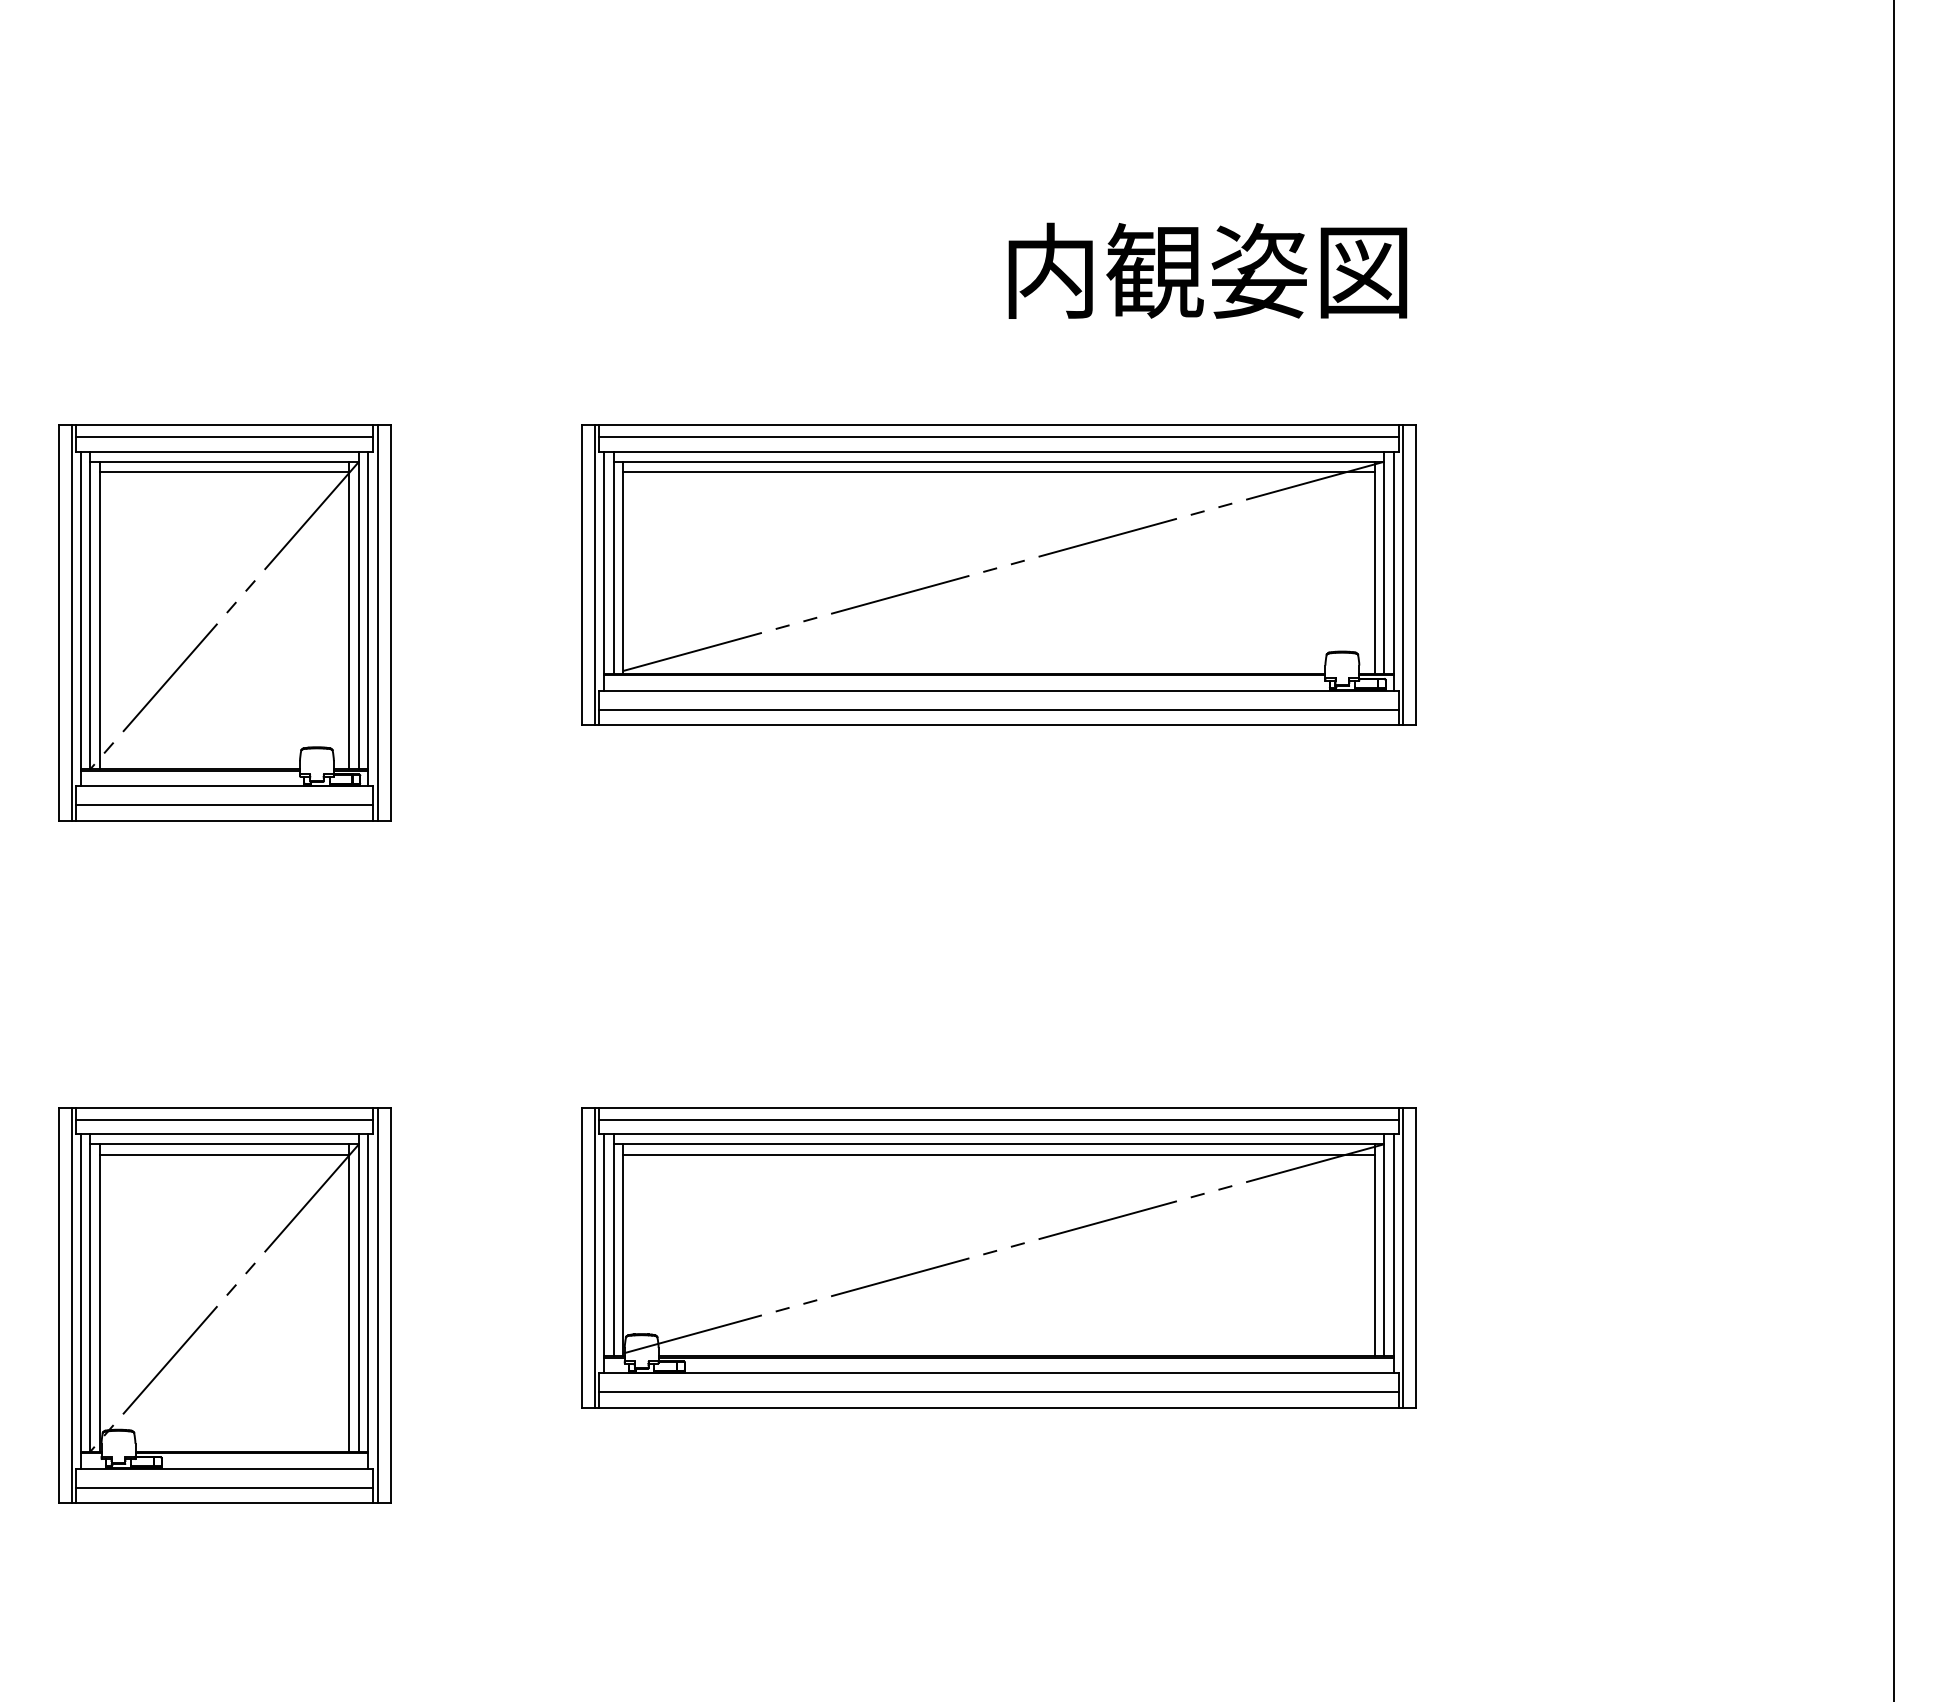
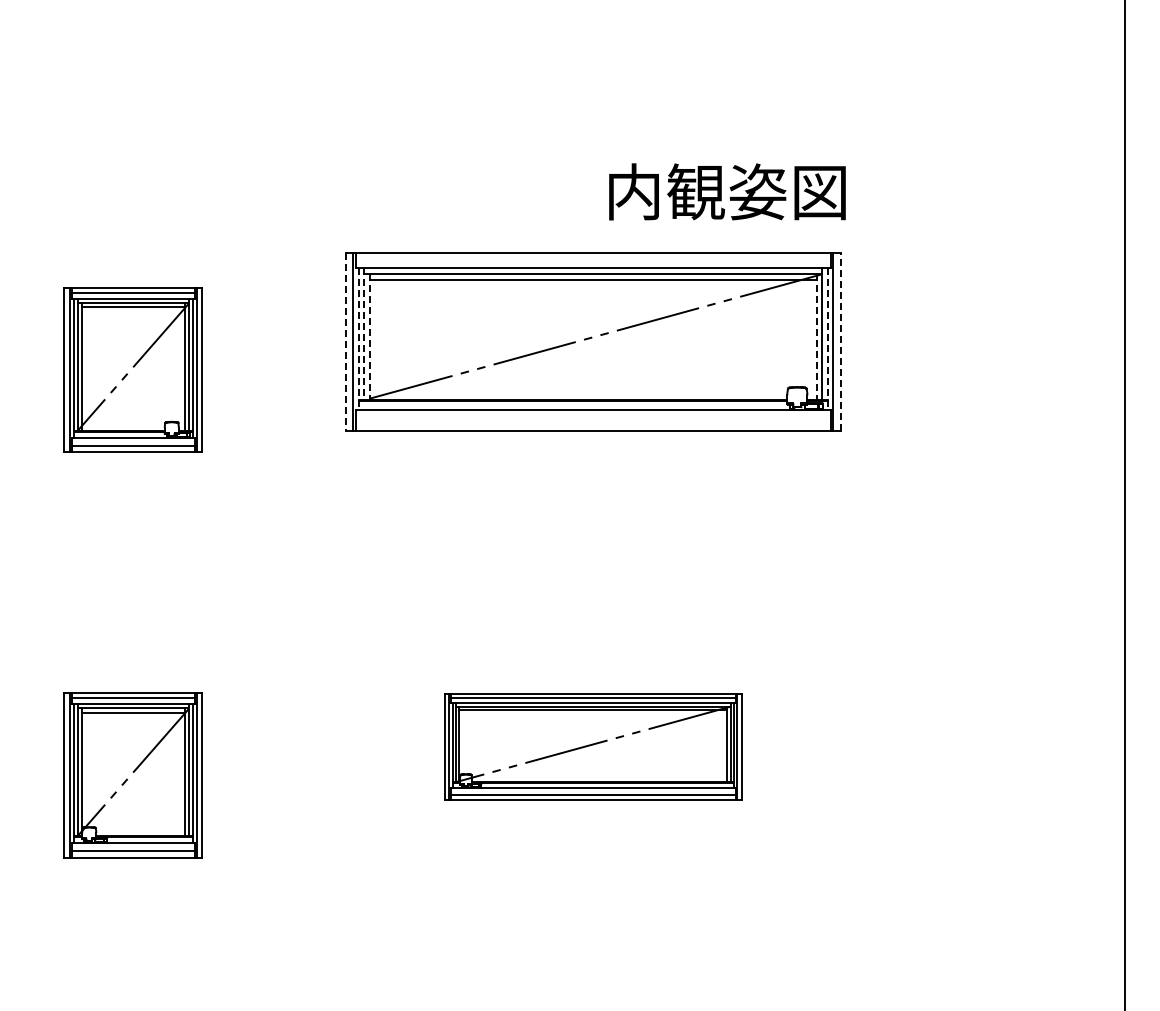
text: (1207, 270) -> (727, 191), moved
line: (997, 436) -> (592, 259), removed
line: (613, 563) -> (364, 334), solid -> dashed
line: (623, 568) -> (370, 337), solid -> dashed
line: (1374, 568) -> (816, 337), solid -> dashed
line: (603, 571) -> (358, 339), solid -> dashed
line: (1393, 571) -> (827, 339), solid -> dashed
line: (1416, 574) -> (841, 341), solid -> dashed
line: (581, 576) -> (345, 342), solid -> dashed
part: (224, 623) -> (133, 370), size x0.7
line: (997, 709) -> (592, 421), removed
part: (999, 1256) -> (593, 746), size x0.6
part: (224, 1305) -> (133, 775), size x0.7

